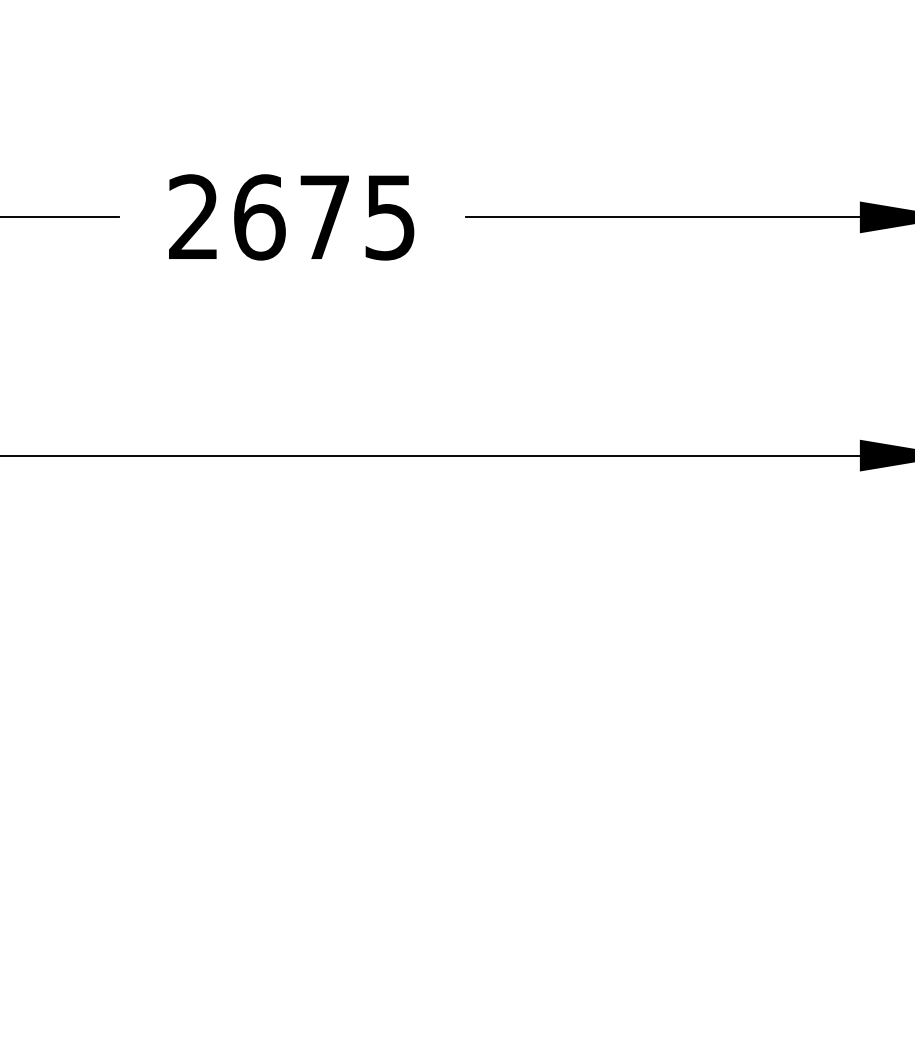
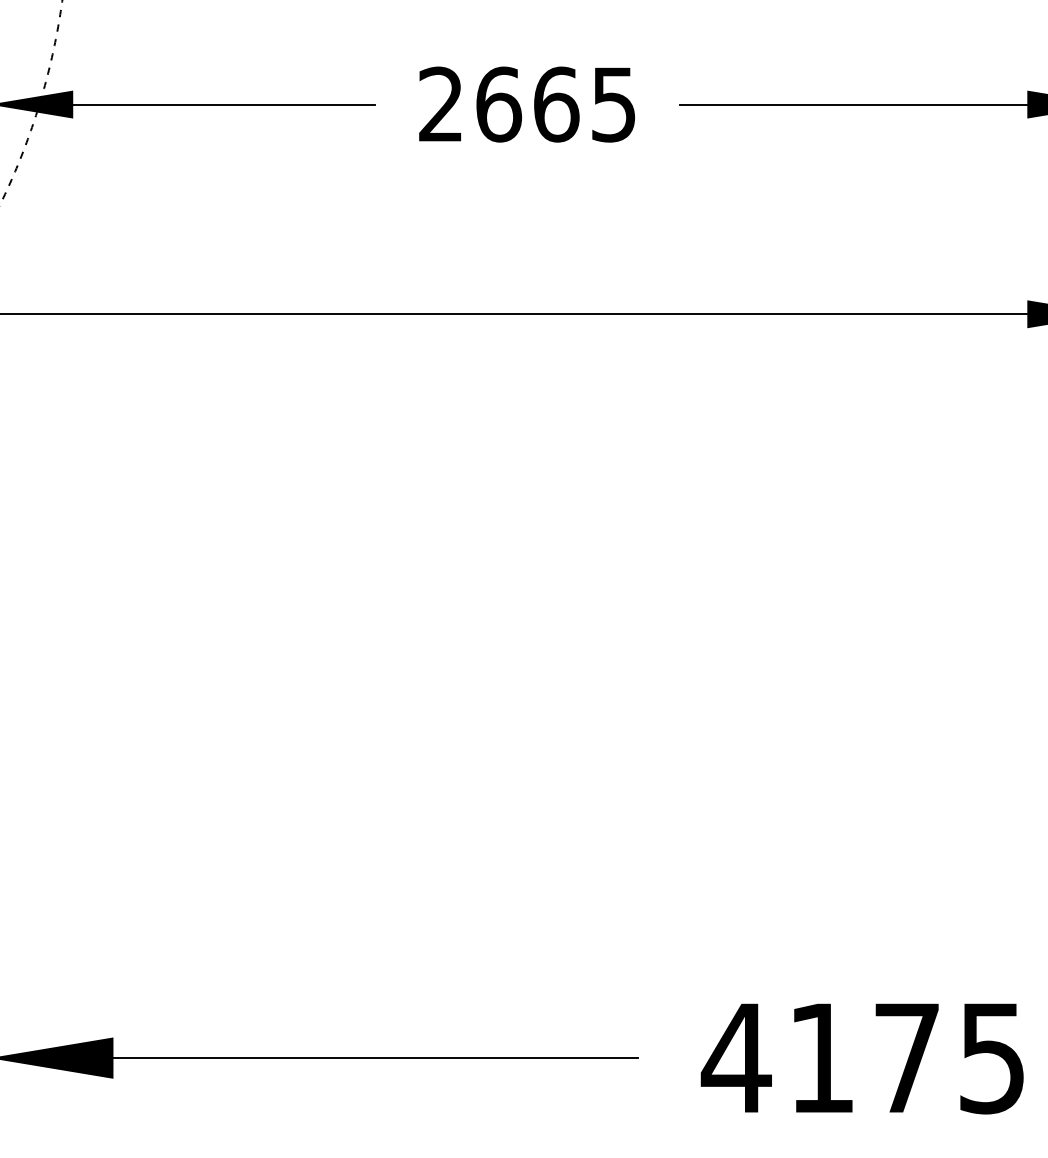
text: (324, 217) -> (556, 104), 2675 -> 2665

